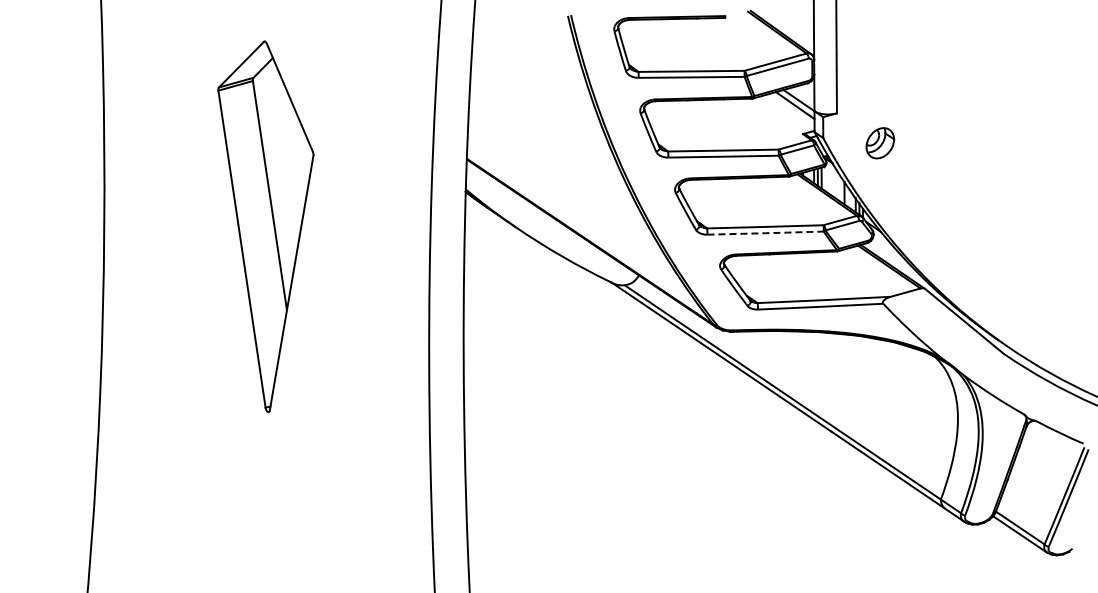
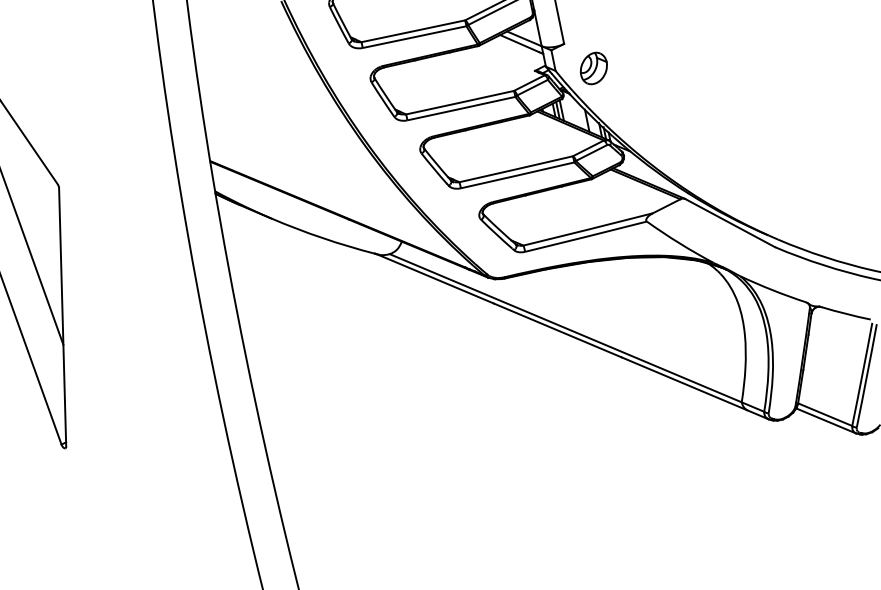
part: (880, 143) -> (594, 68), moved
arc: (765, 233) -> (517, 175), dashed -> solid

